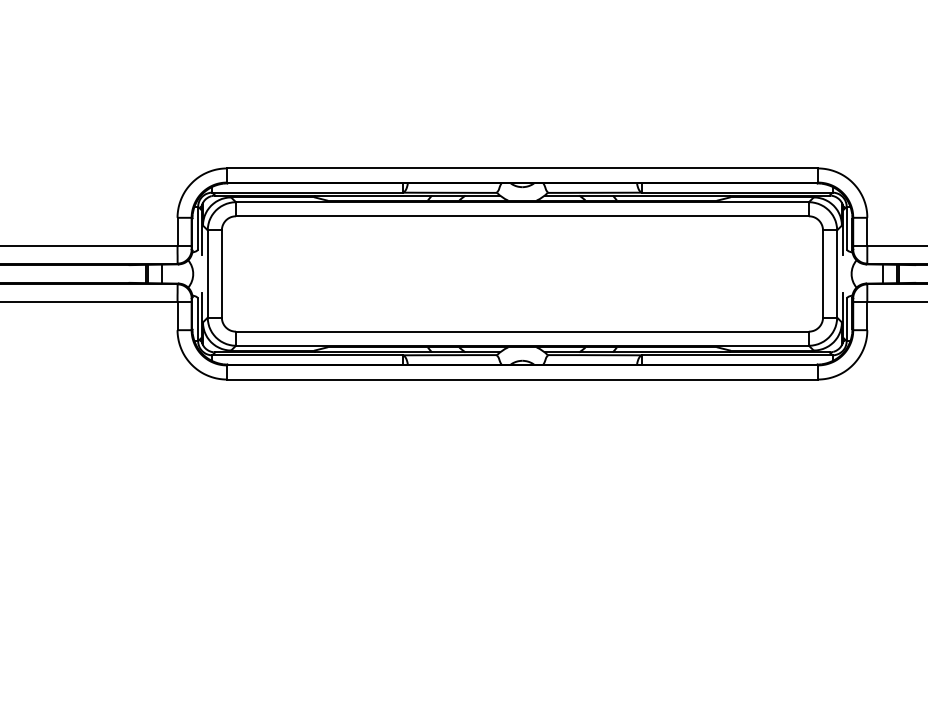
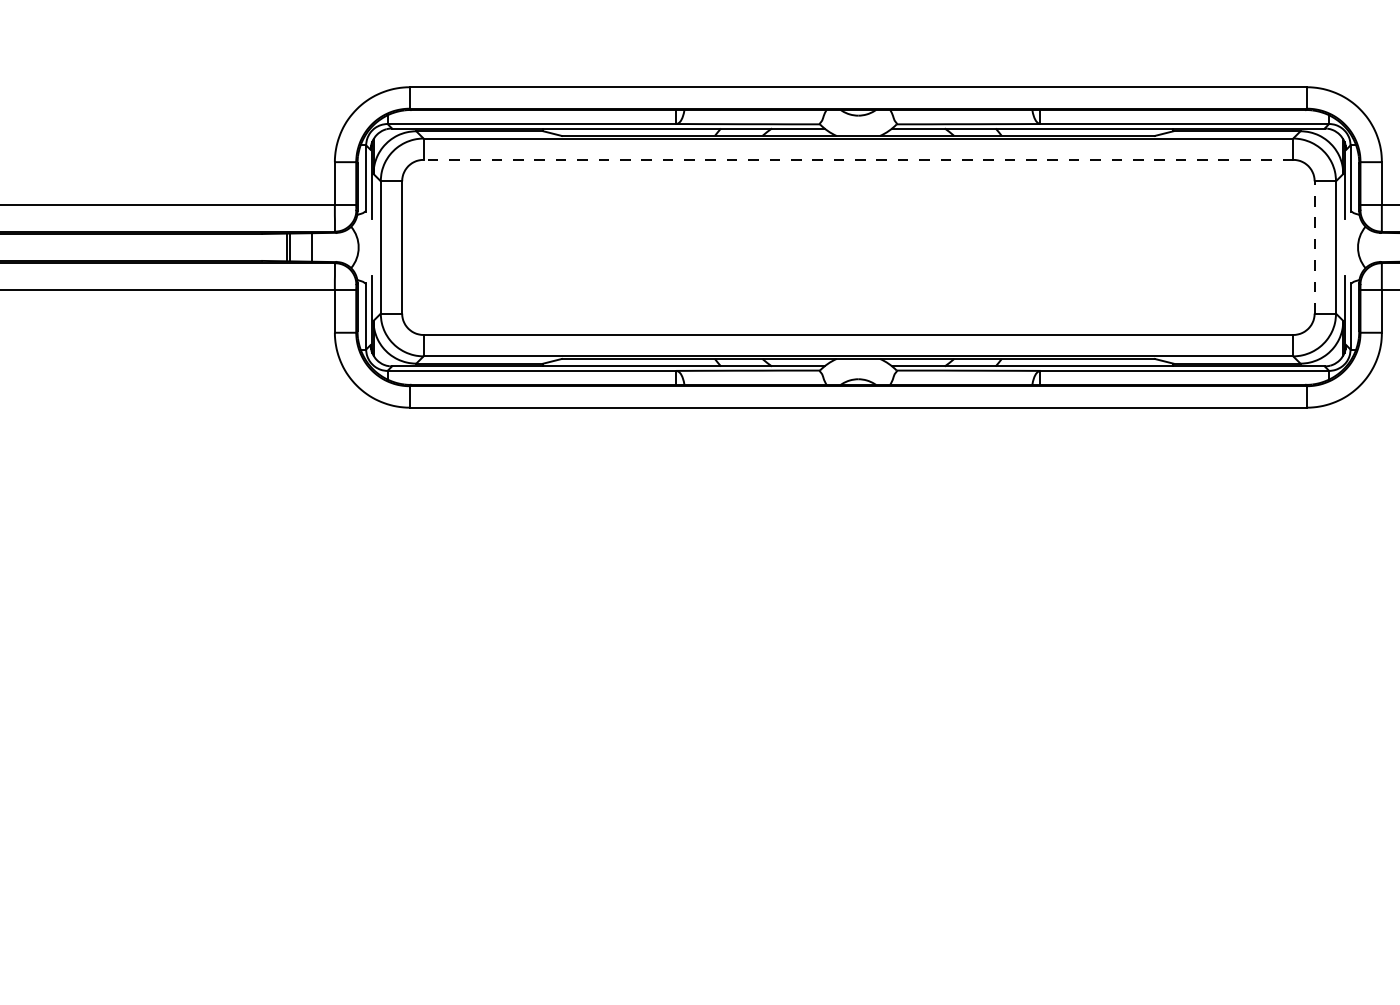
line: (521, 216) -> (856, 160), solid -> dashed
line: (823, 274) -> (1315, 248), solid -> dashed

